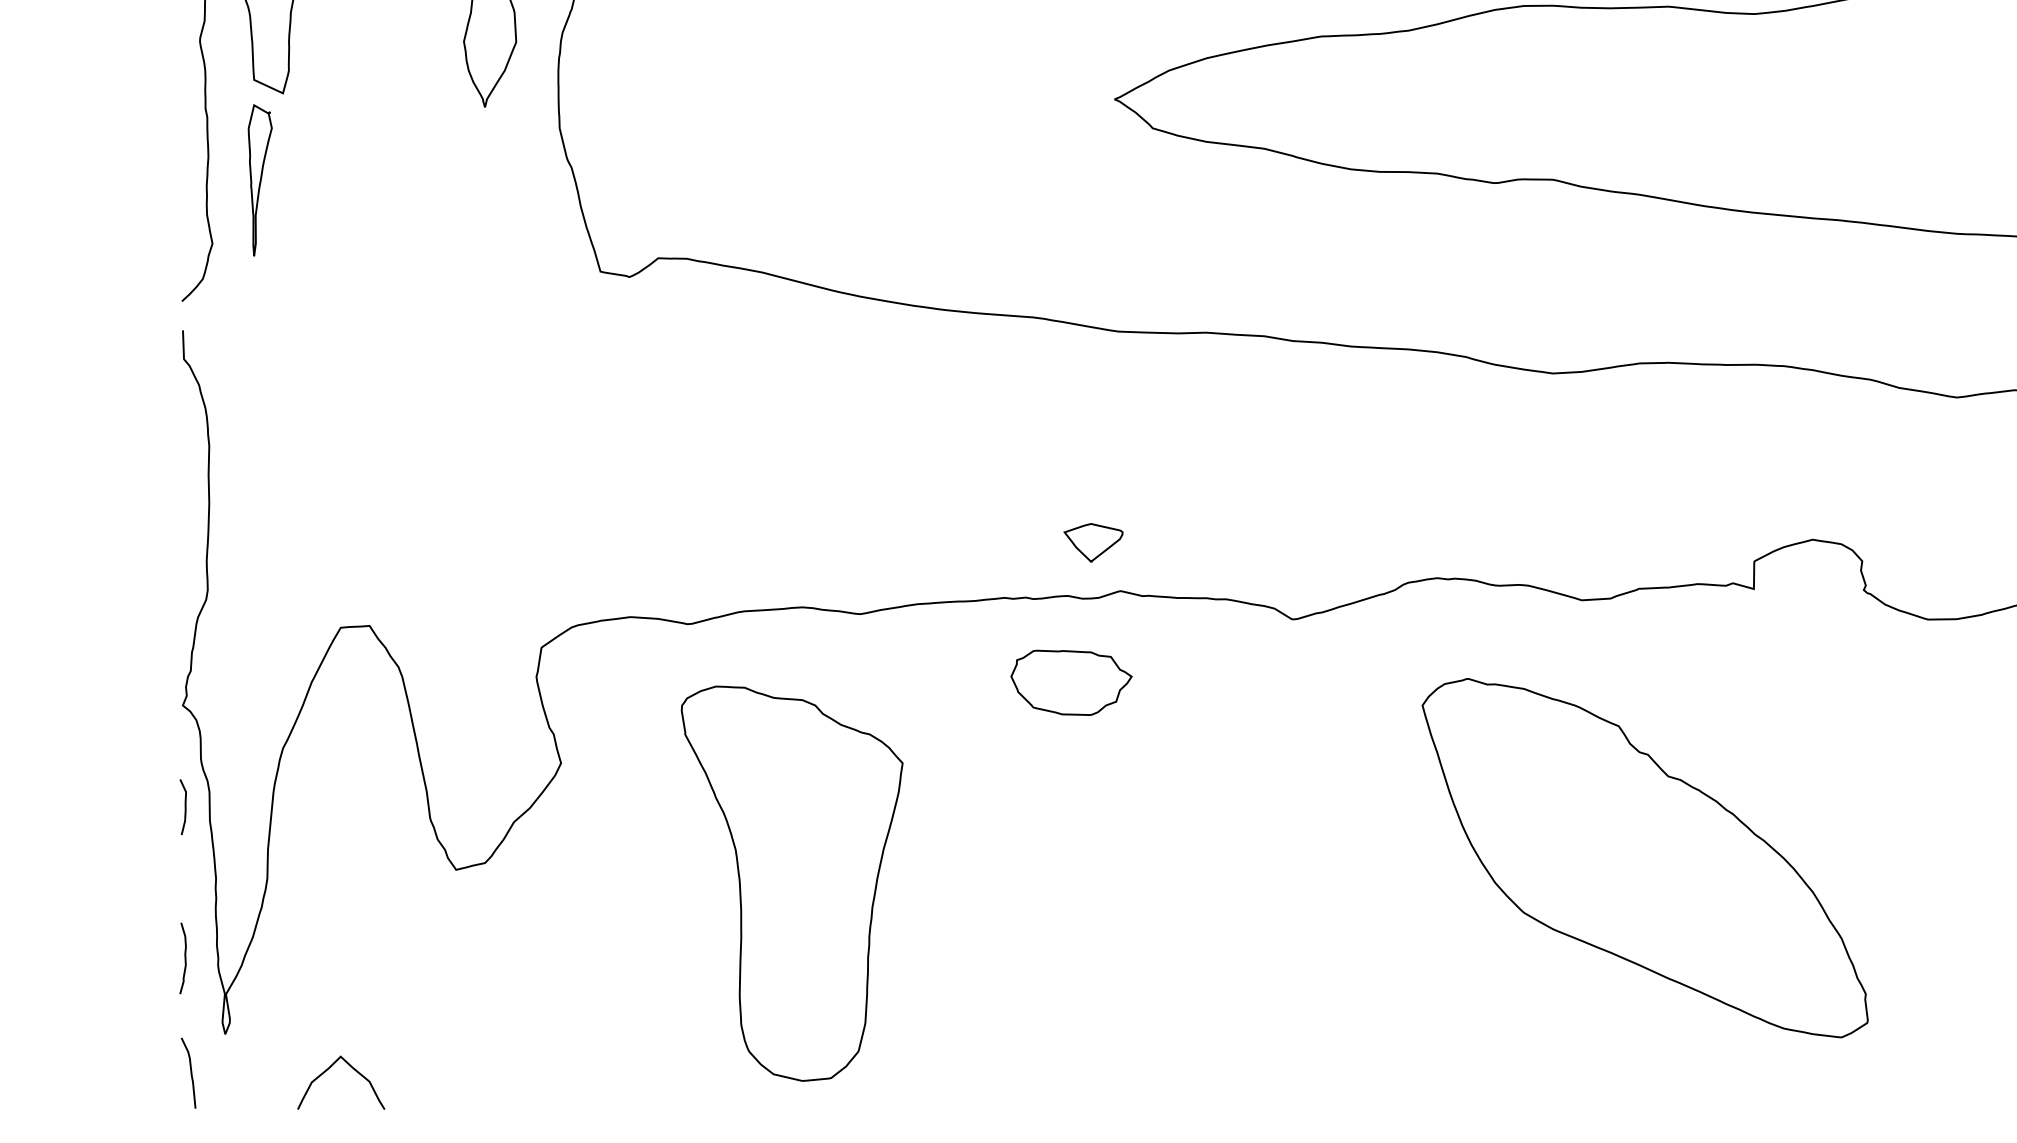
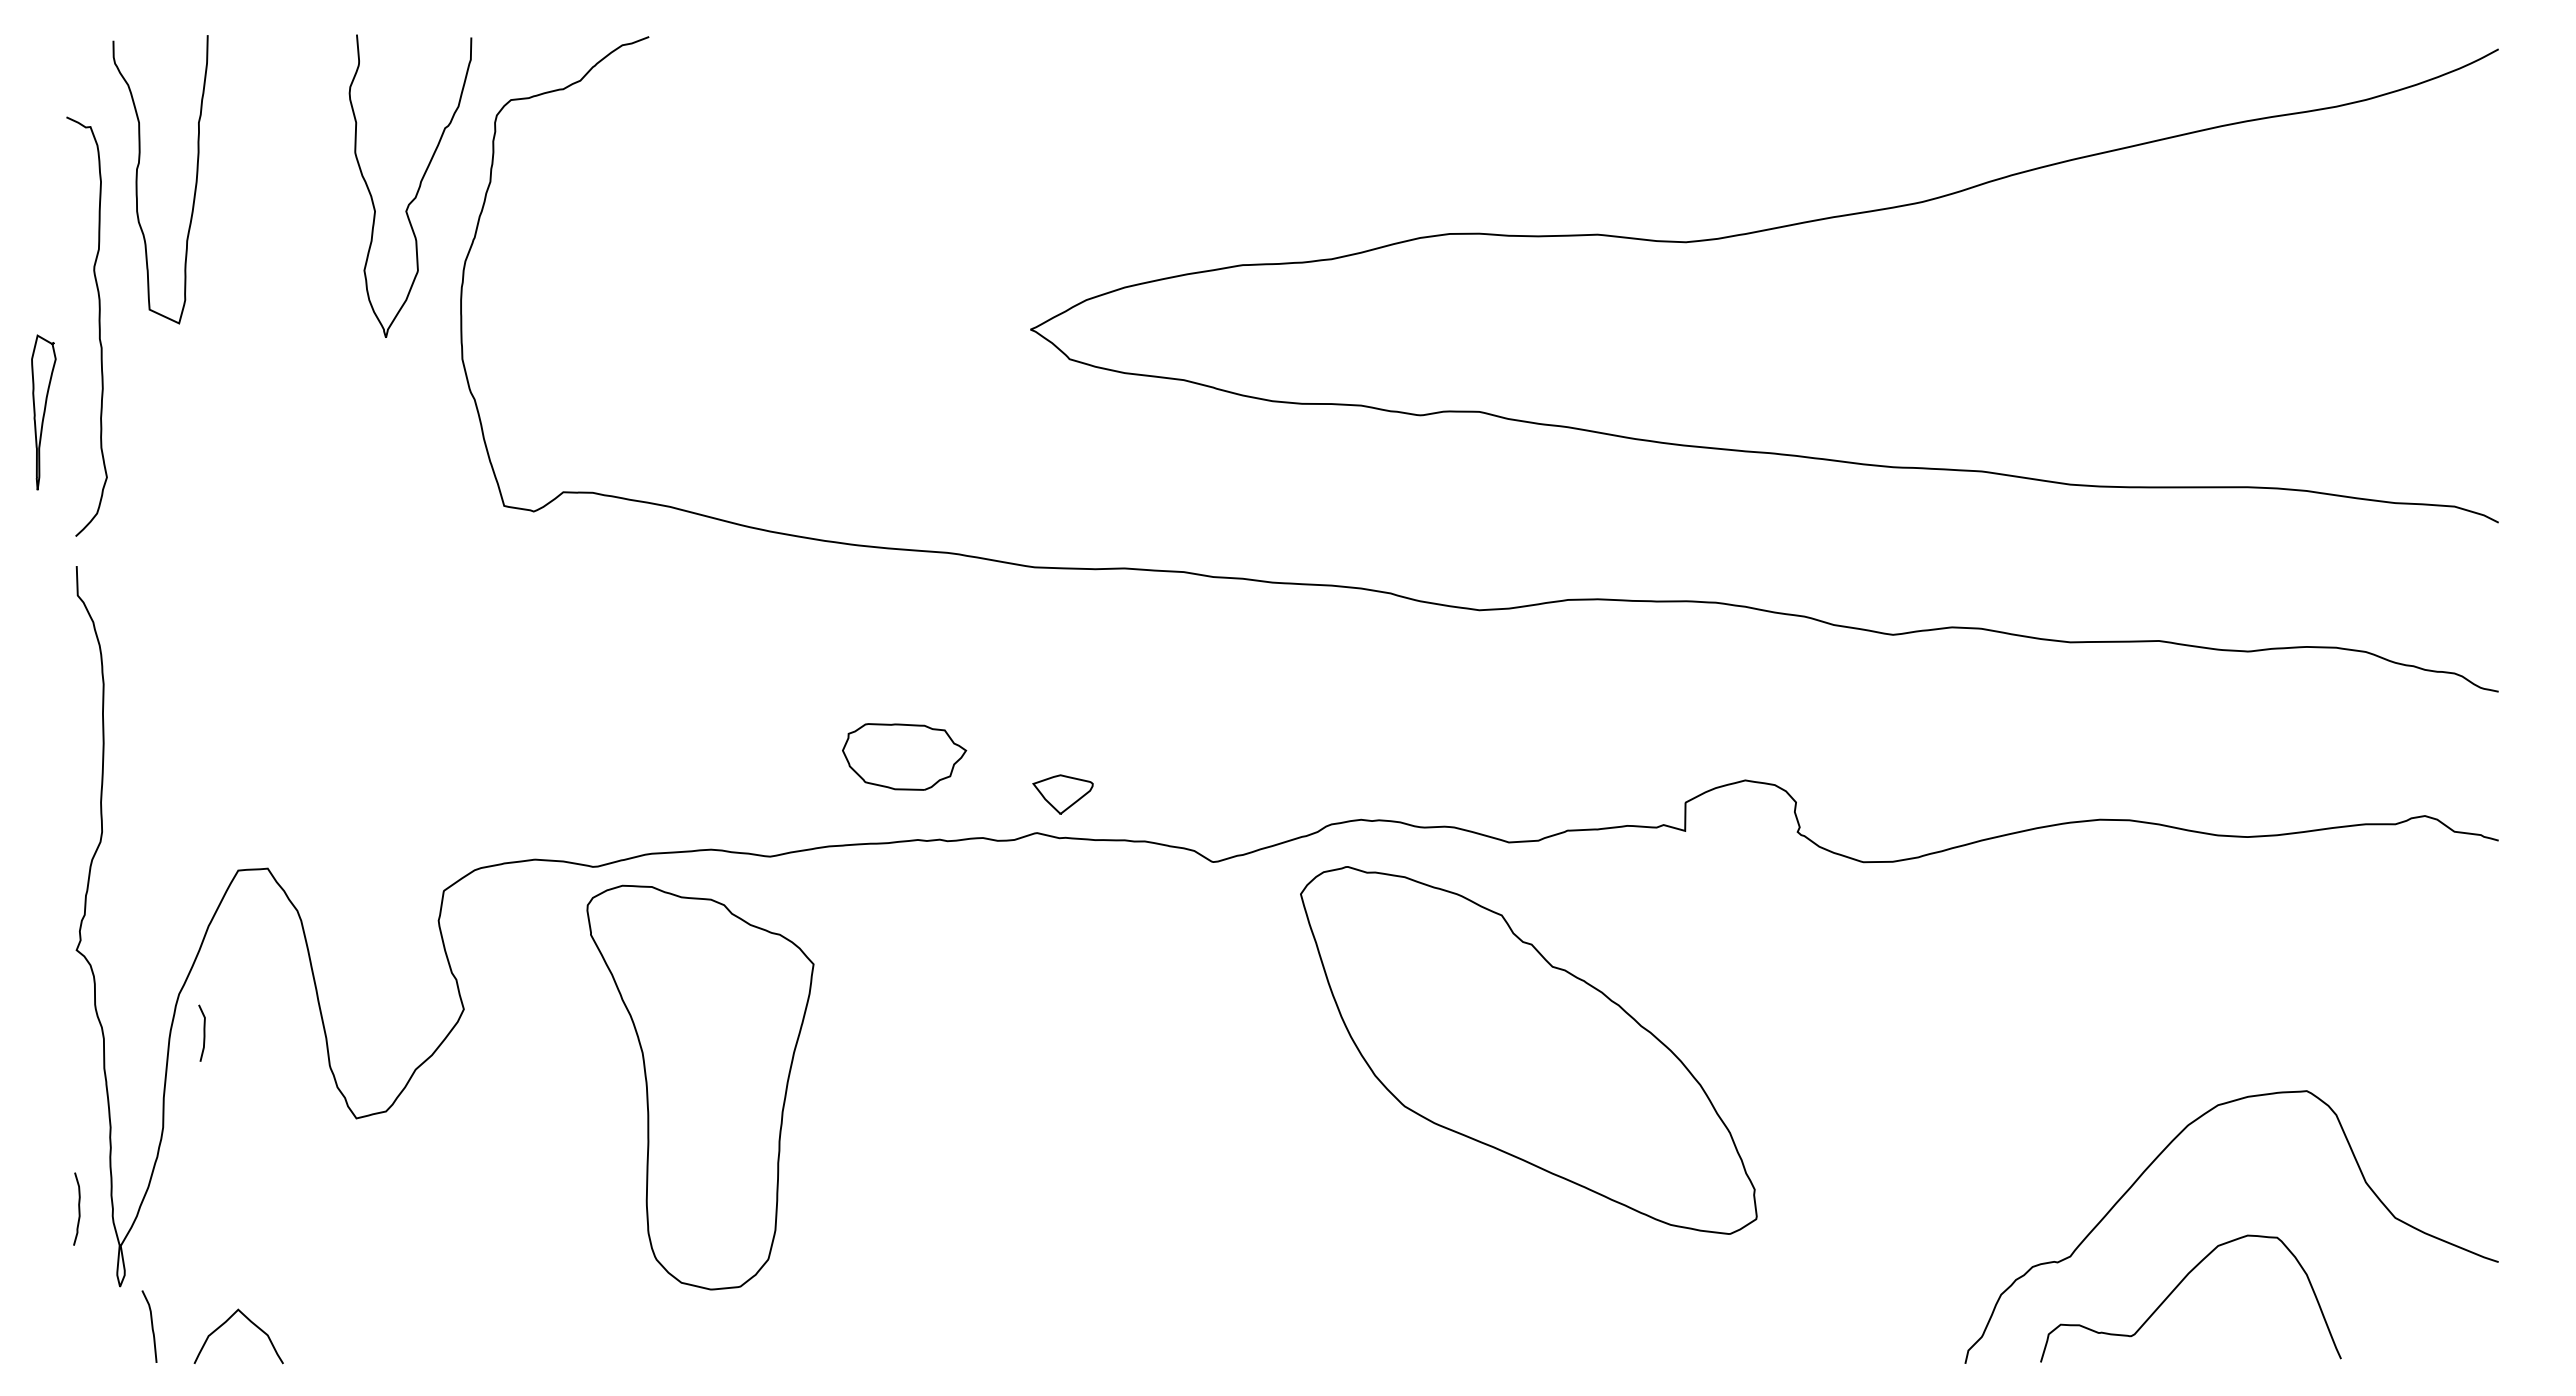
part: (259, 180) -> (43, 412), moved
part: (1093, 542) -> (1062, 794), moved
part: (1071, 682) -> (904, 756), moved
curve: (184, 806) -> (203, 1032), moved
part: (1644, 858) -> (1528, 1050), moved
part: (792, 883) -> (700, 1087), moved
curve: (190, 1073) -> (151, 1326), moved

